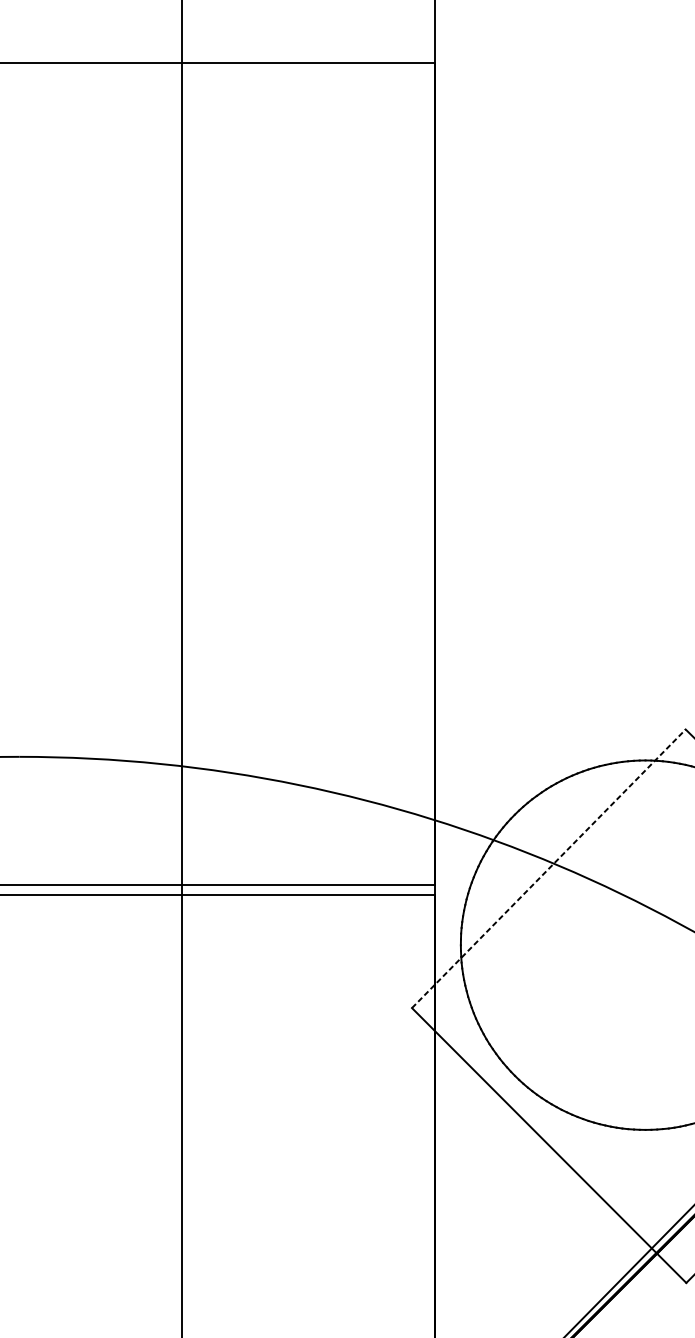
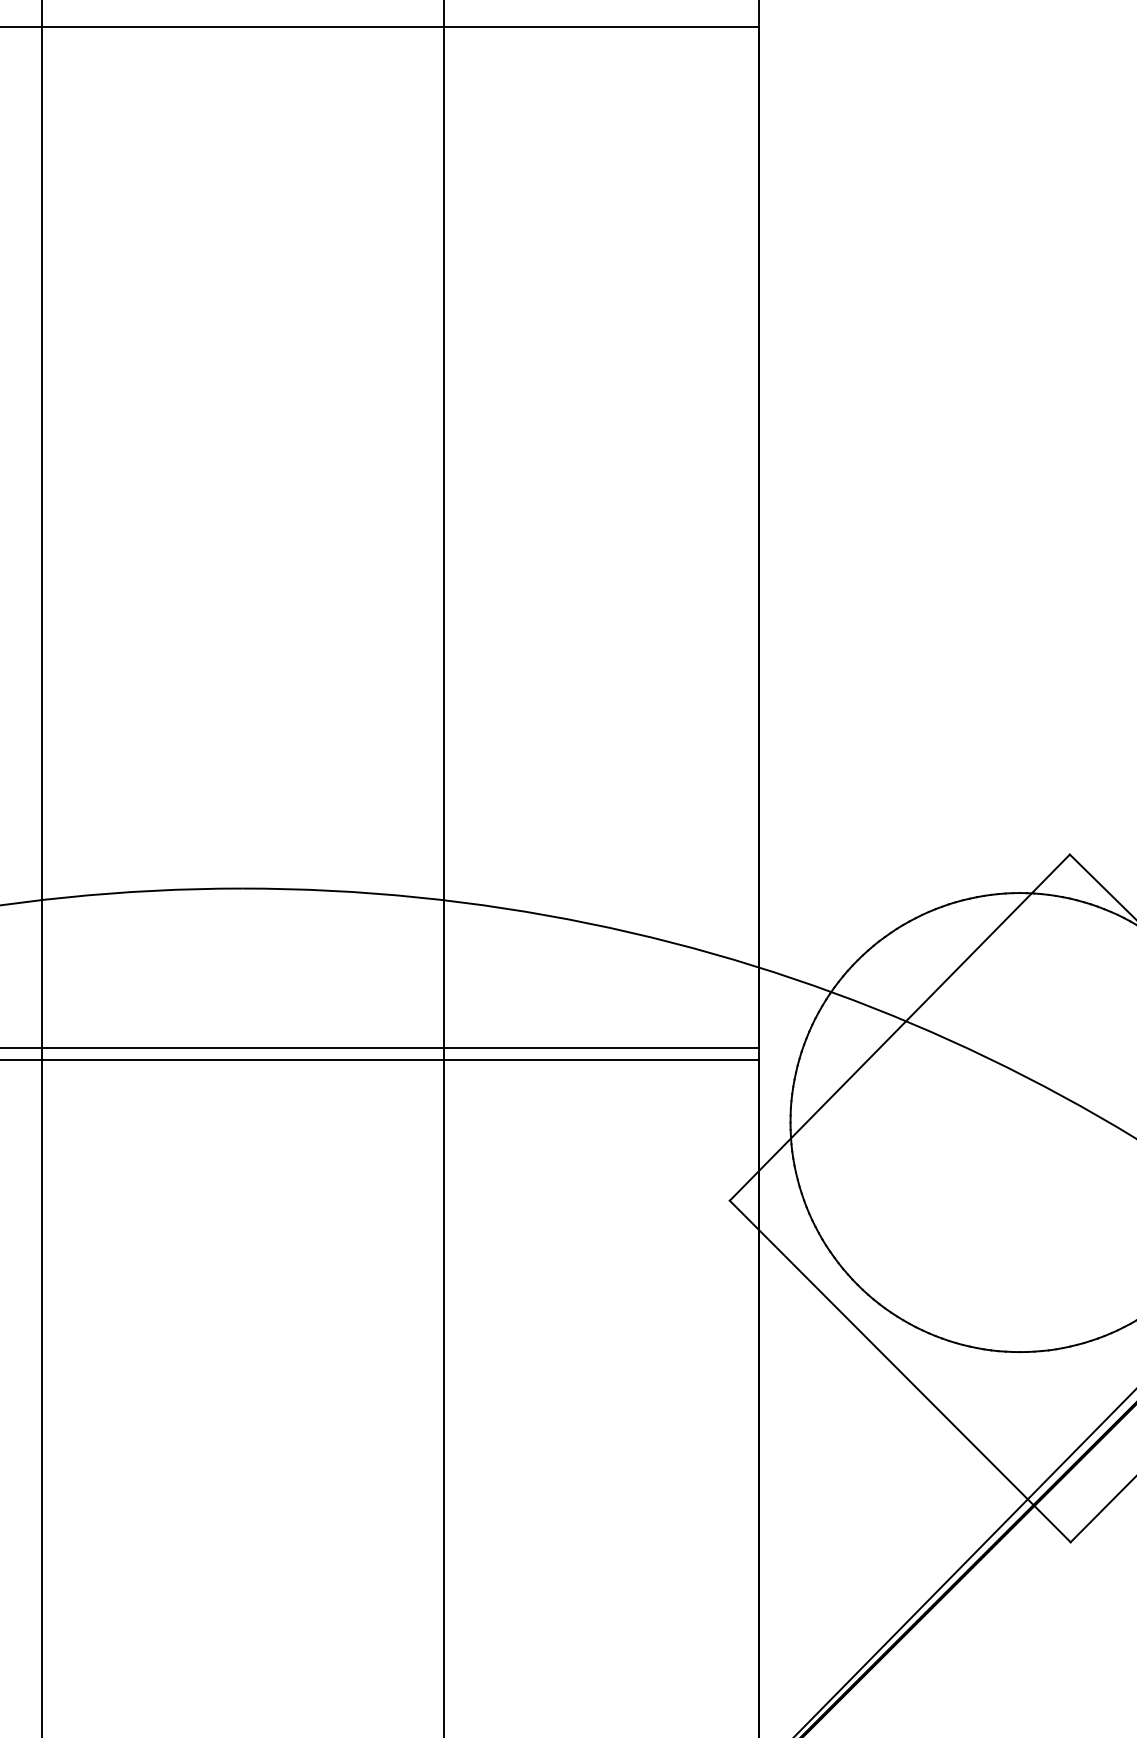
line: (548, 868) -> (899, 1027), dashed -> solid

